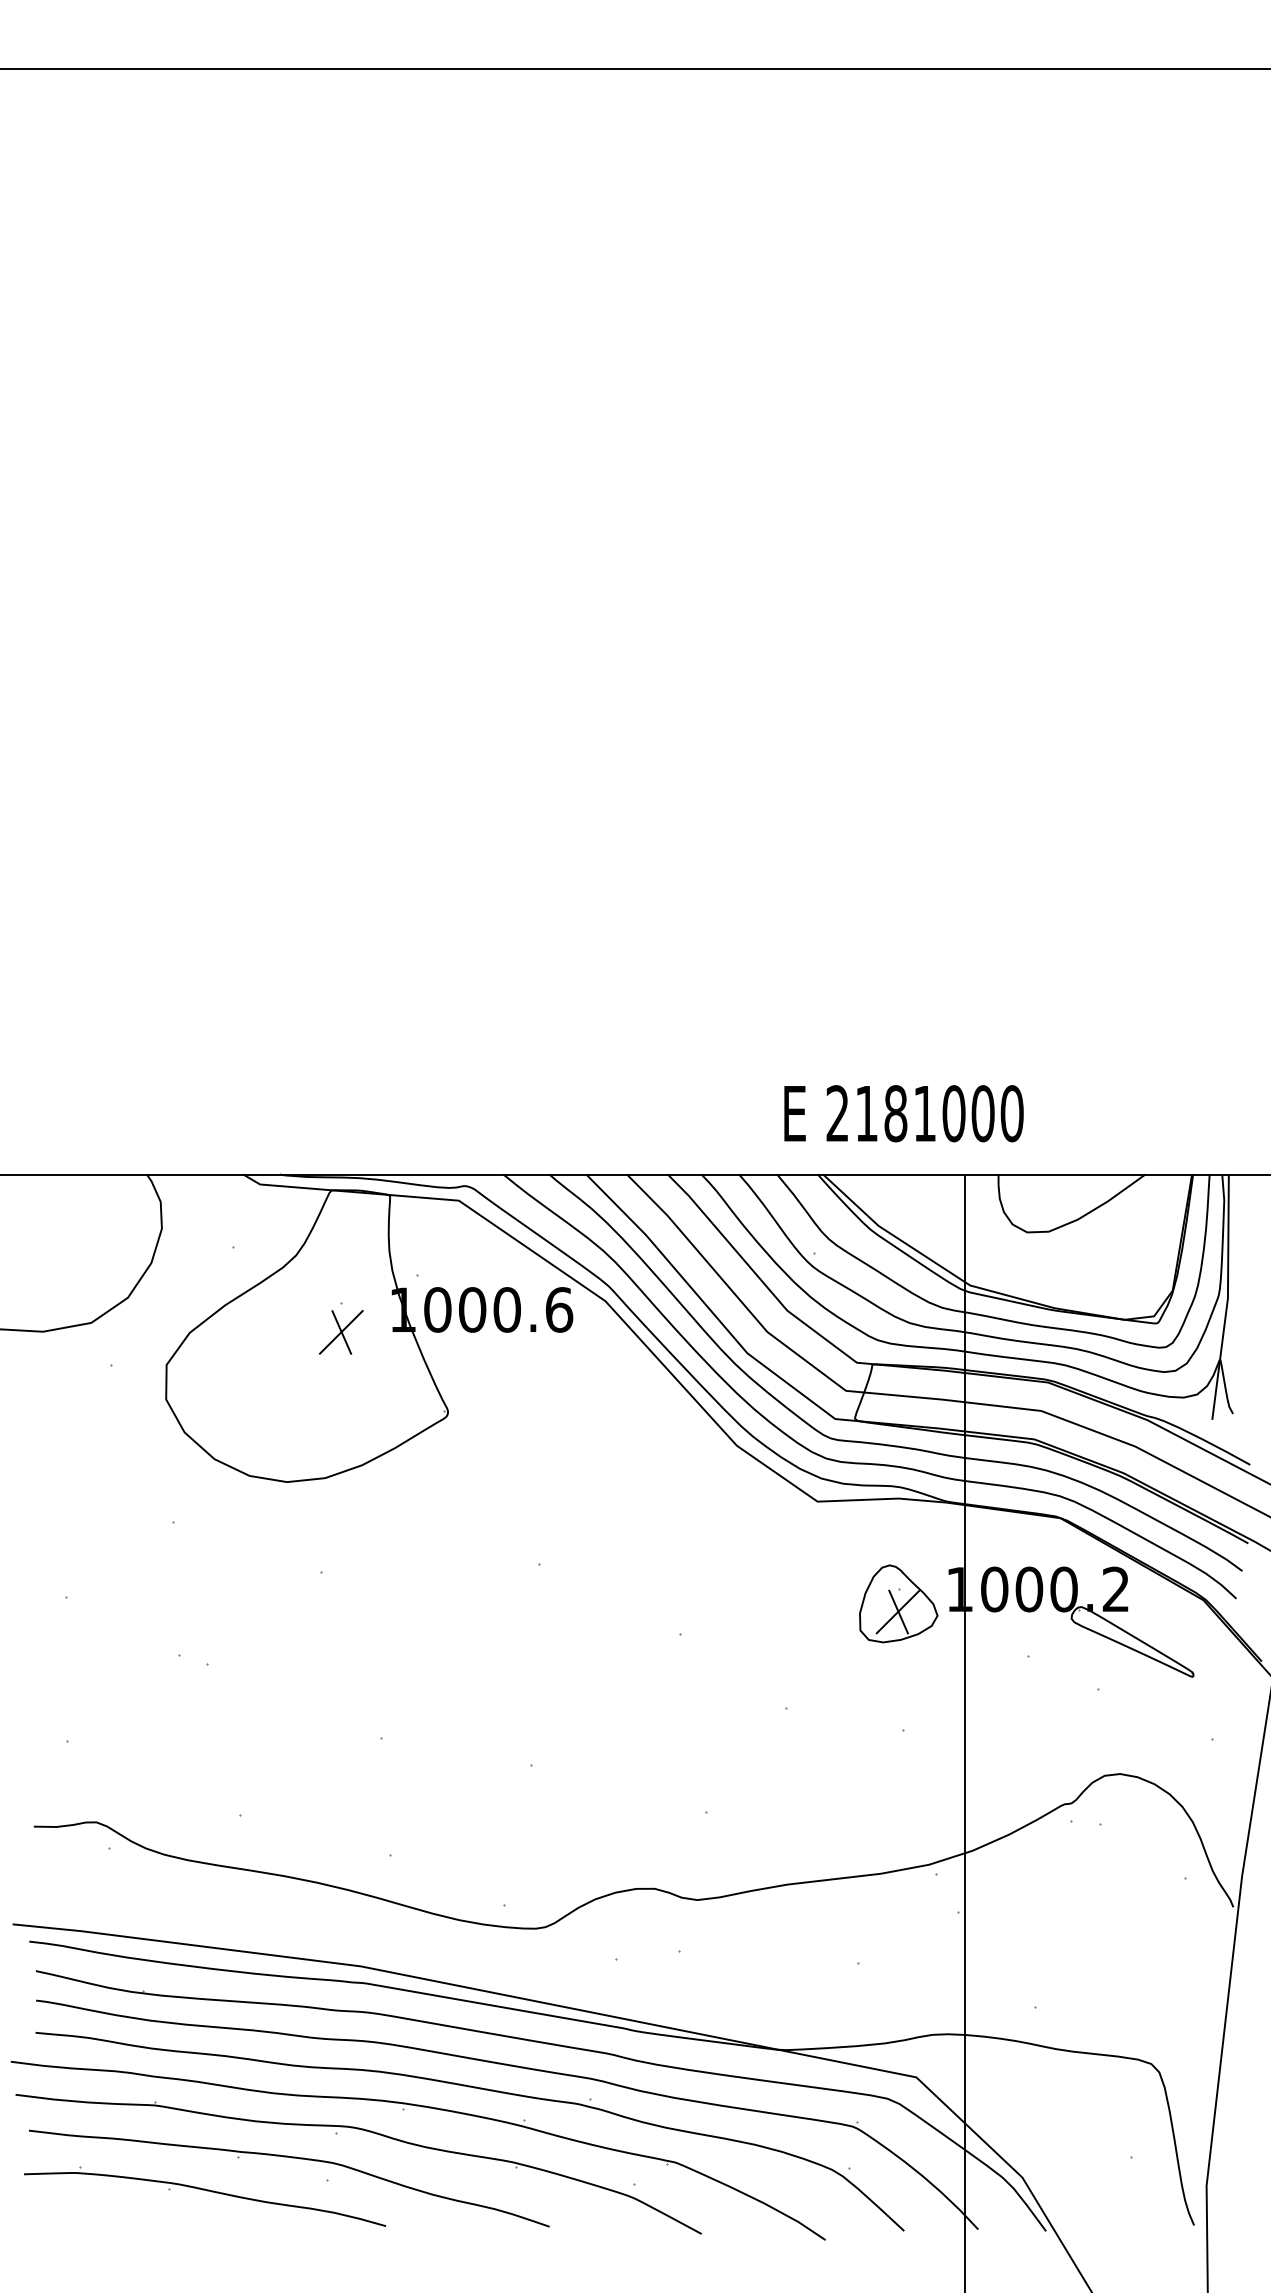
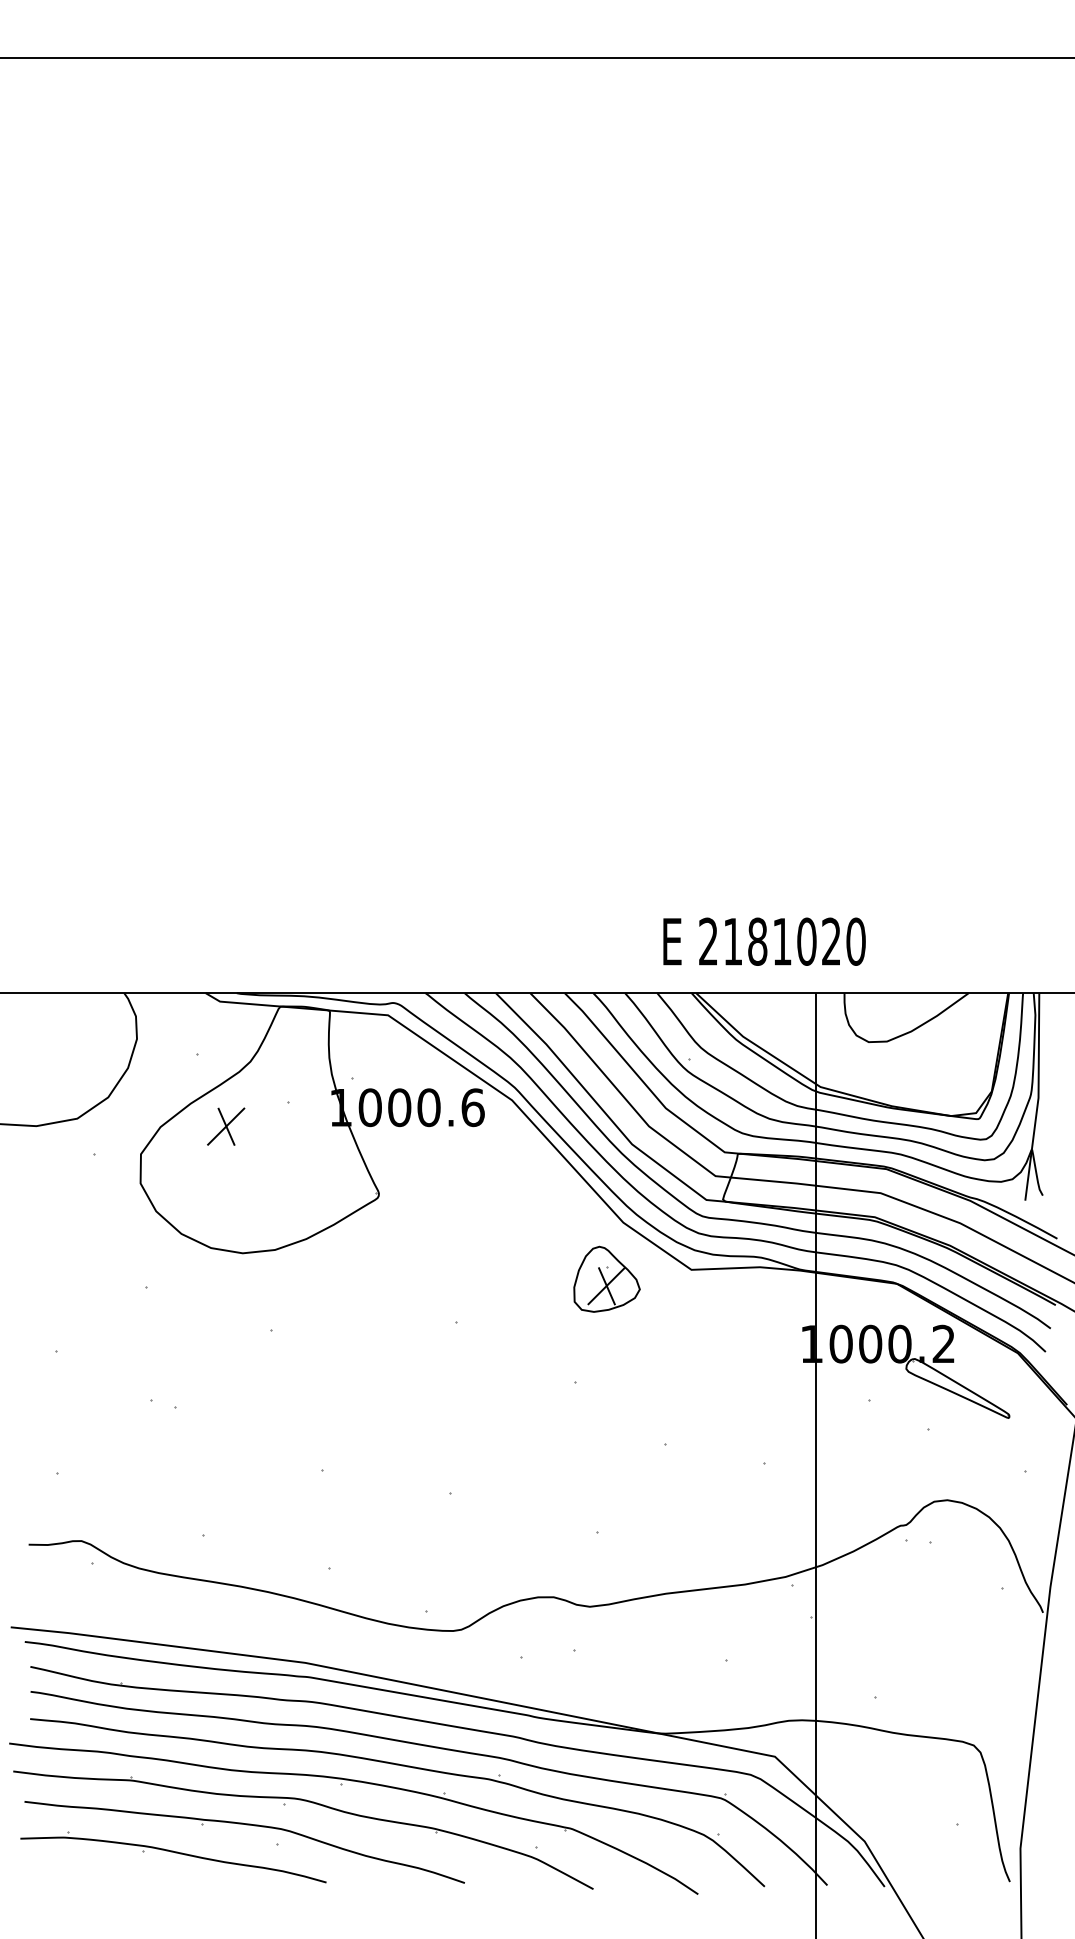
text: (982, 1113) -> (830, 941), 2181000 -> 2181020
part: (340, 1331) -> (225, 1125), moved
part: (898, 1603) -> (606, 1279), moved

